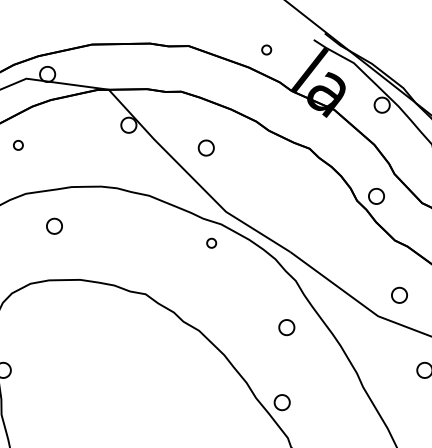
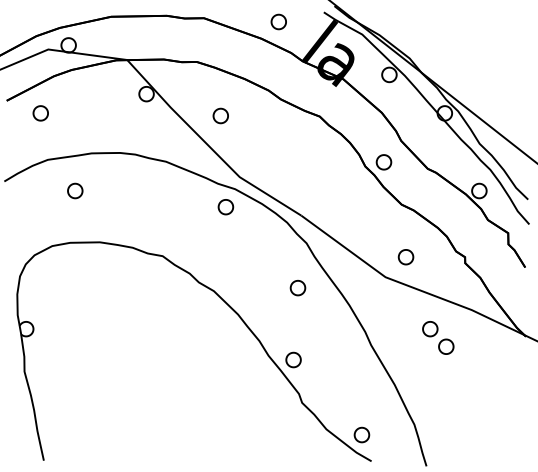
part: (266, 49) -> (278, 21), size x1.67
part: (18, 145) -> (40, 113), size x1.67
part: (211, 243) -> (225, 207), size x1.67

